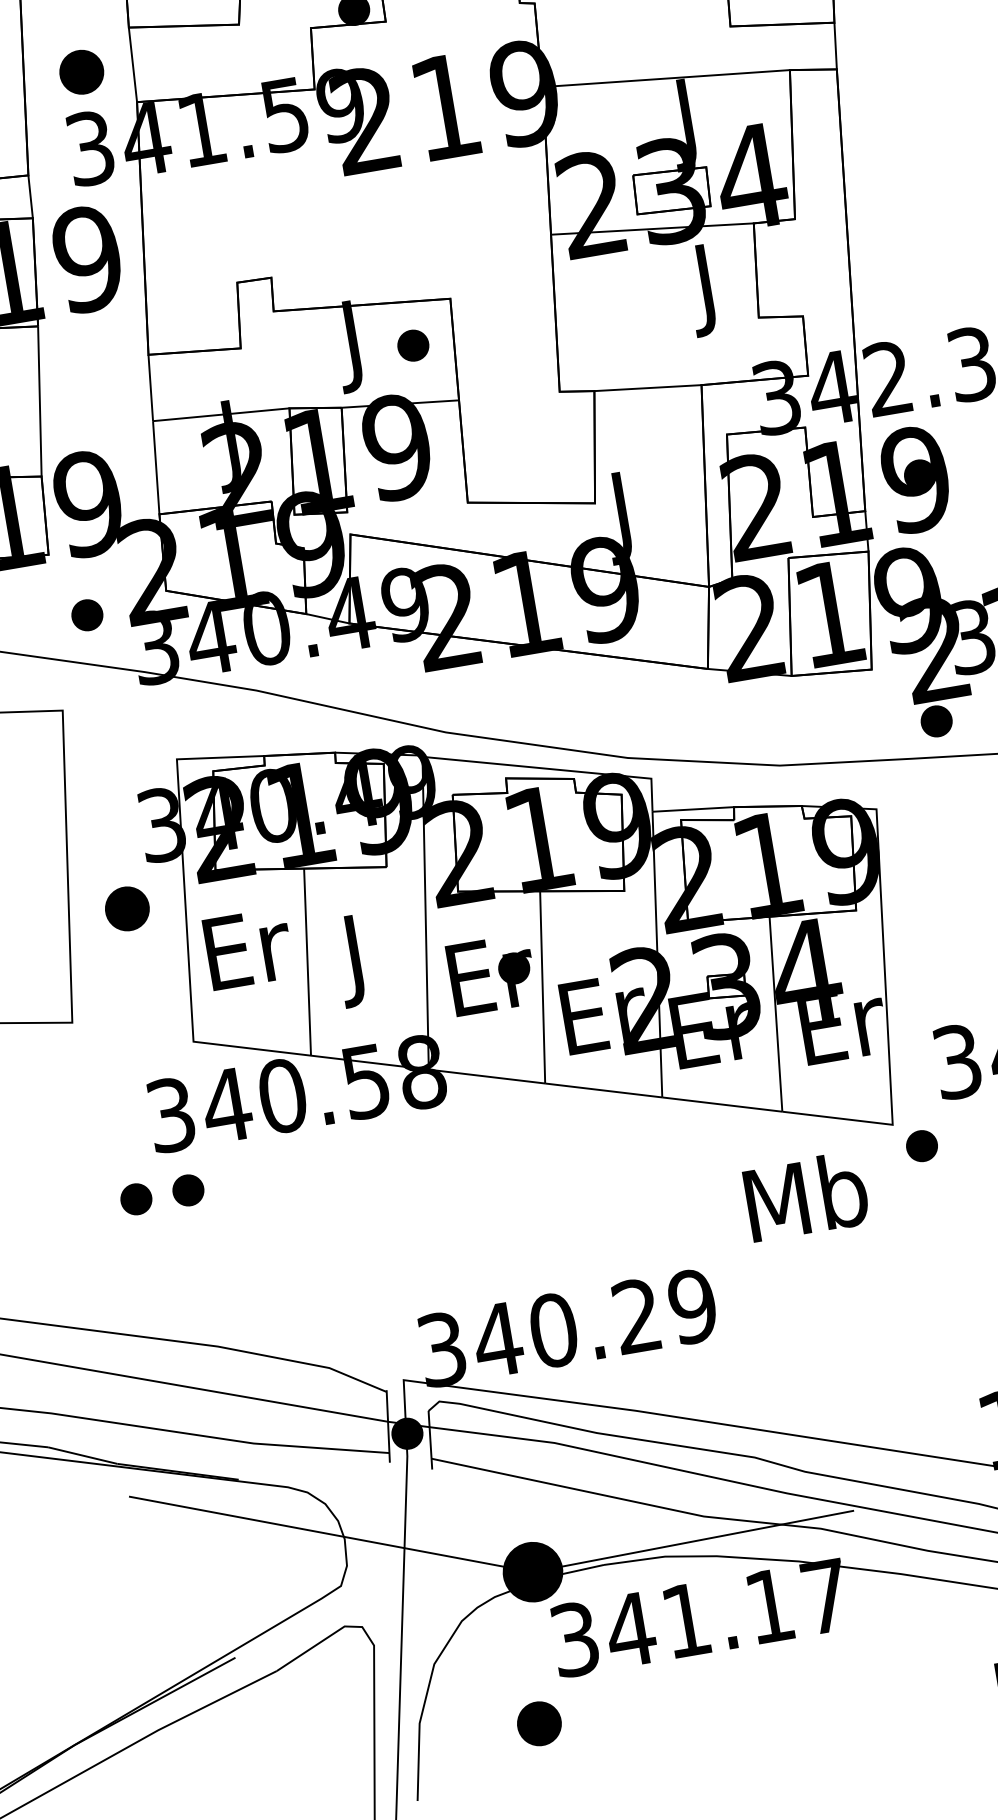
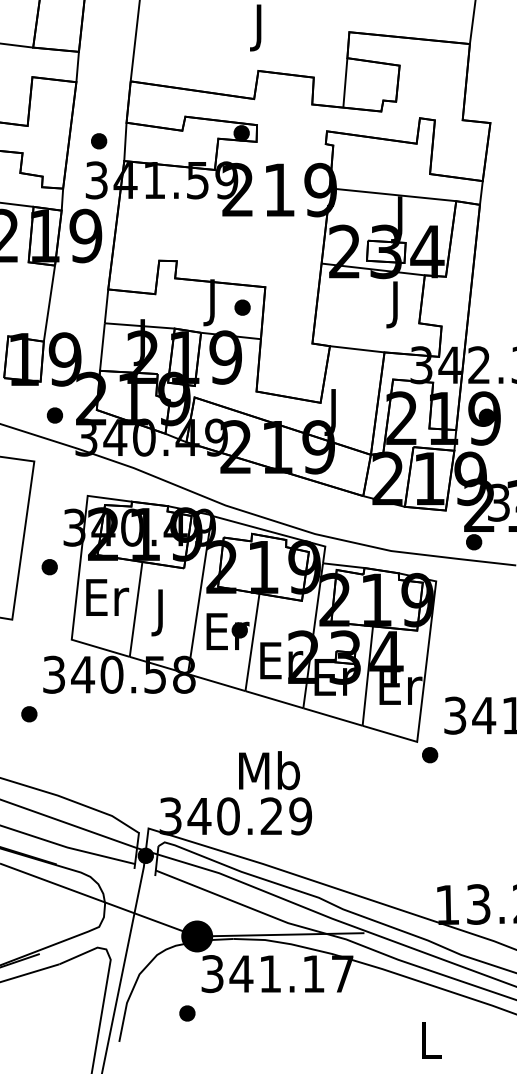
part: (82, 72) -> (99, 141), size x0.71
part: (126, 909) -> (49, 567), size x0.71
part: (188, 1190) -> (56, 714), removed
text: (806, 1196) -> (269, 770), moved
part: (539, 1723) -> (187, 1013), size x0.71

